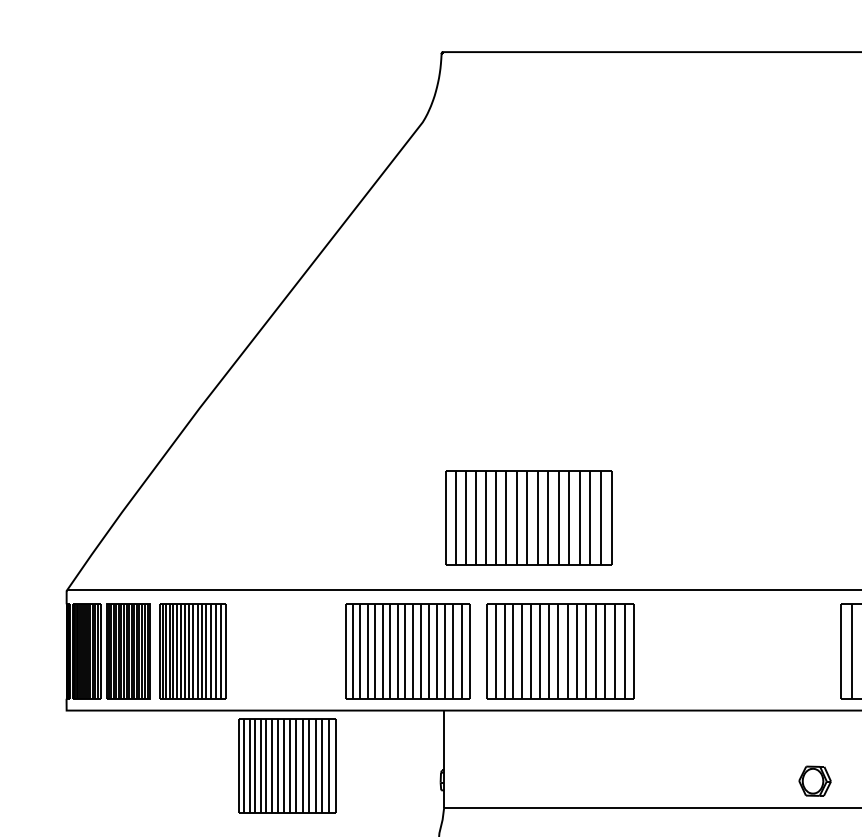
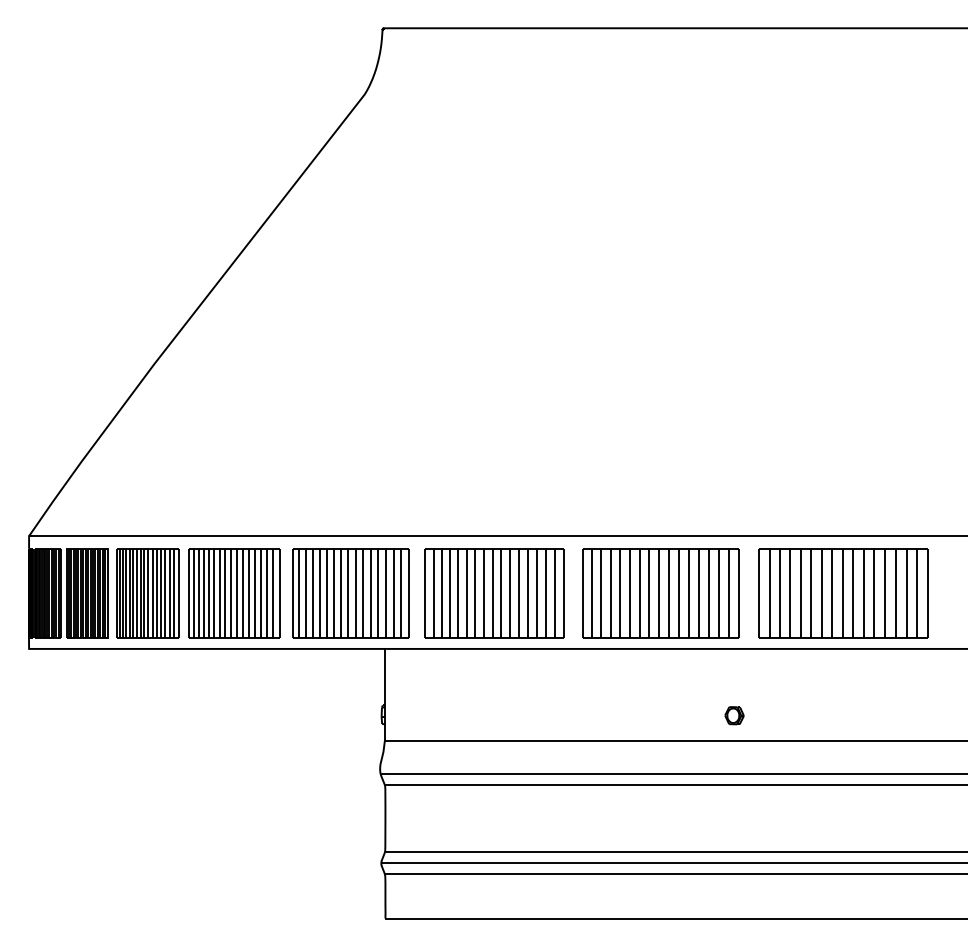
part: (528, 518) -> (660, 593), moved
part: (287, 766) -> (234, 593), moved
part: (815, 781) -> (734, 715), size x0.62

